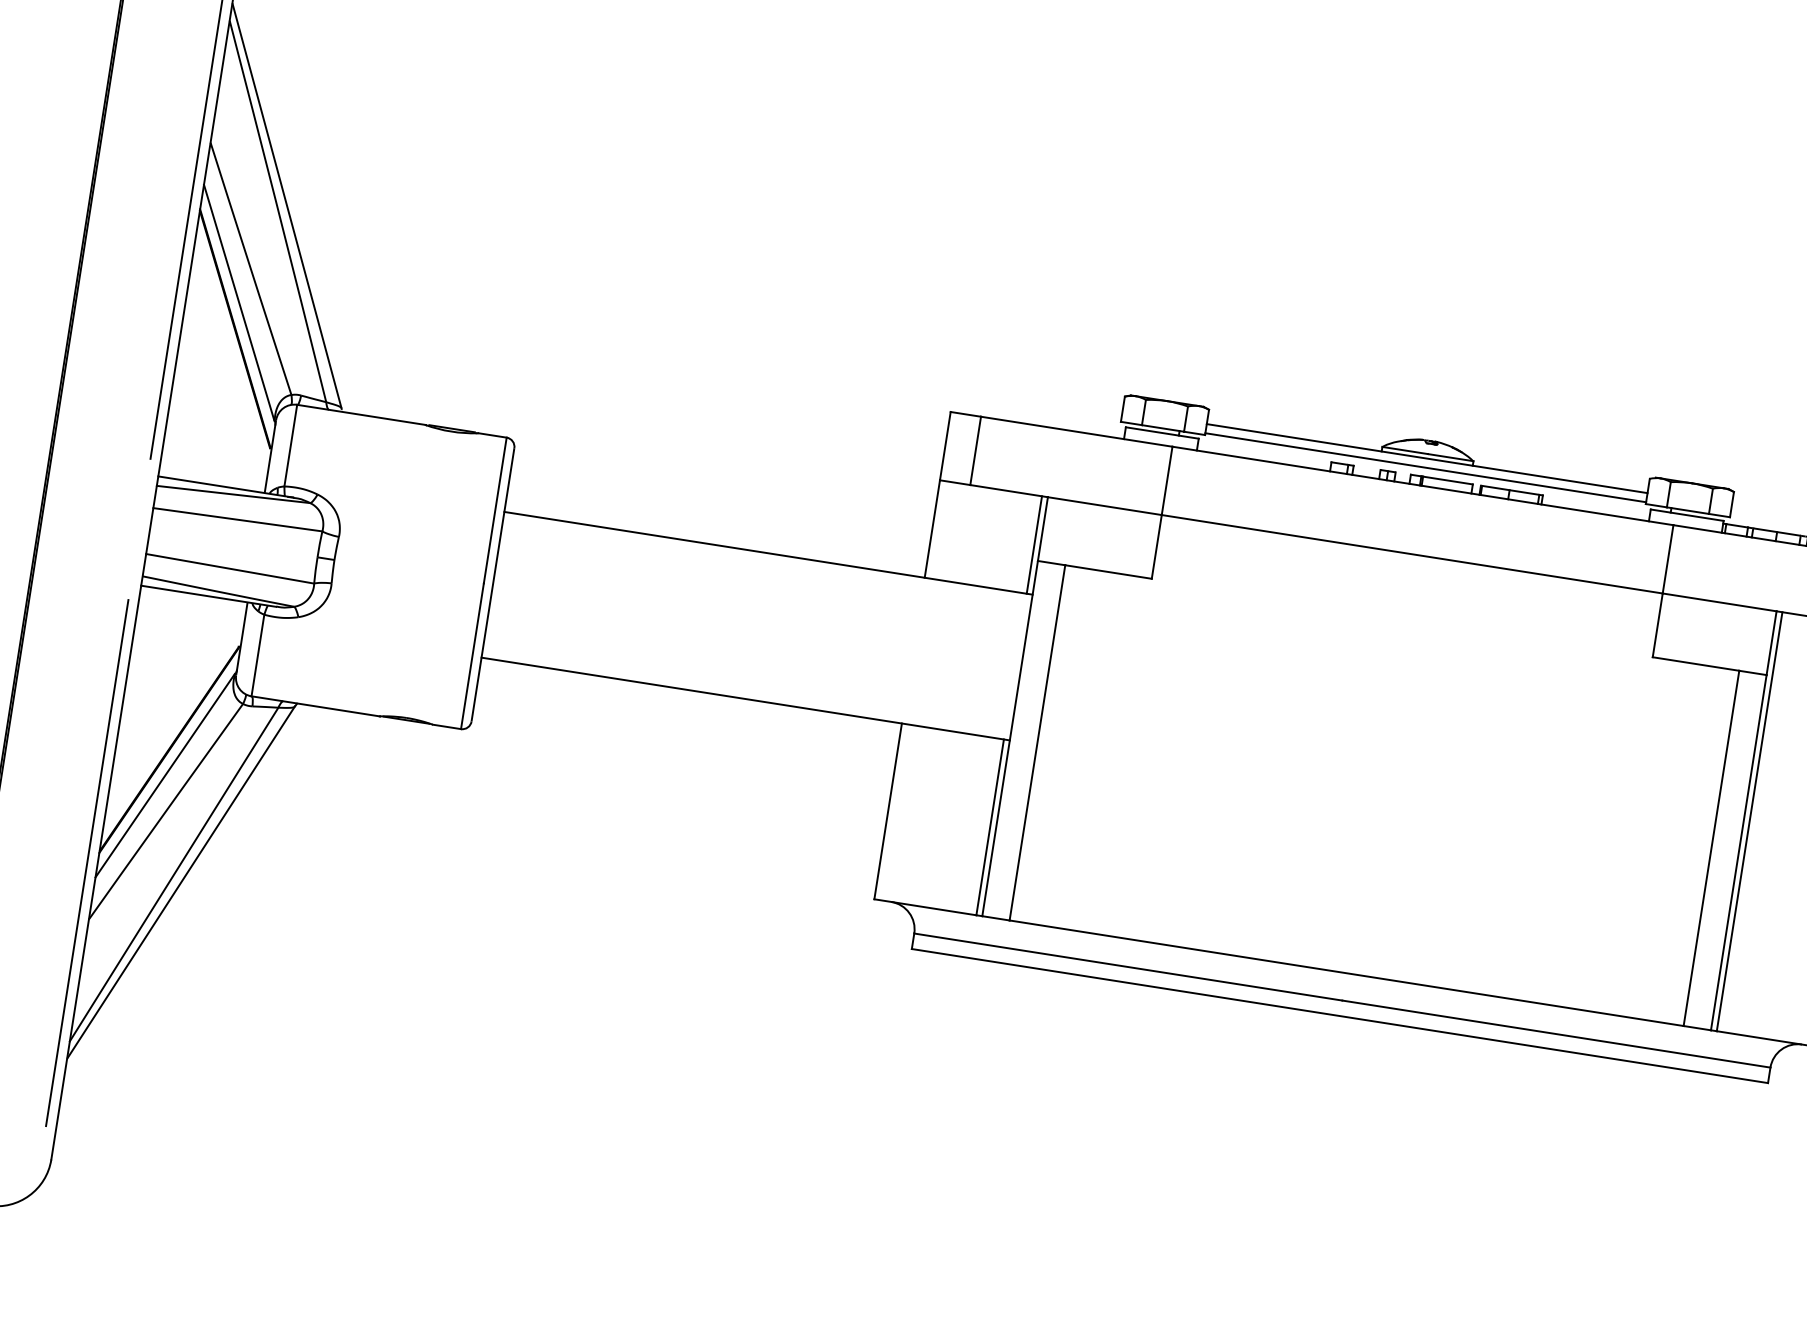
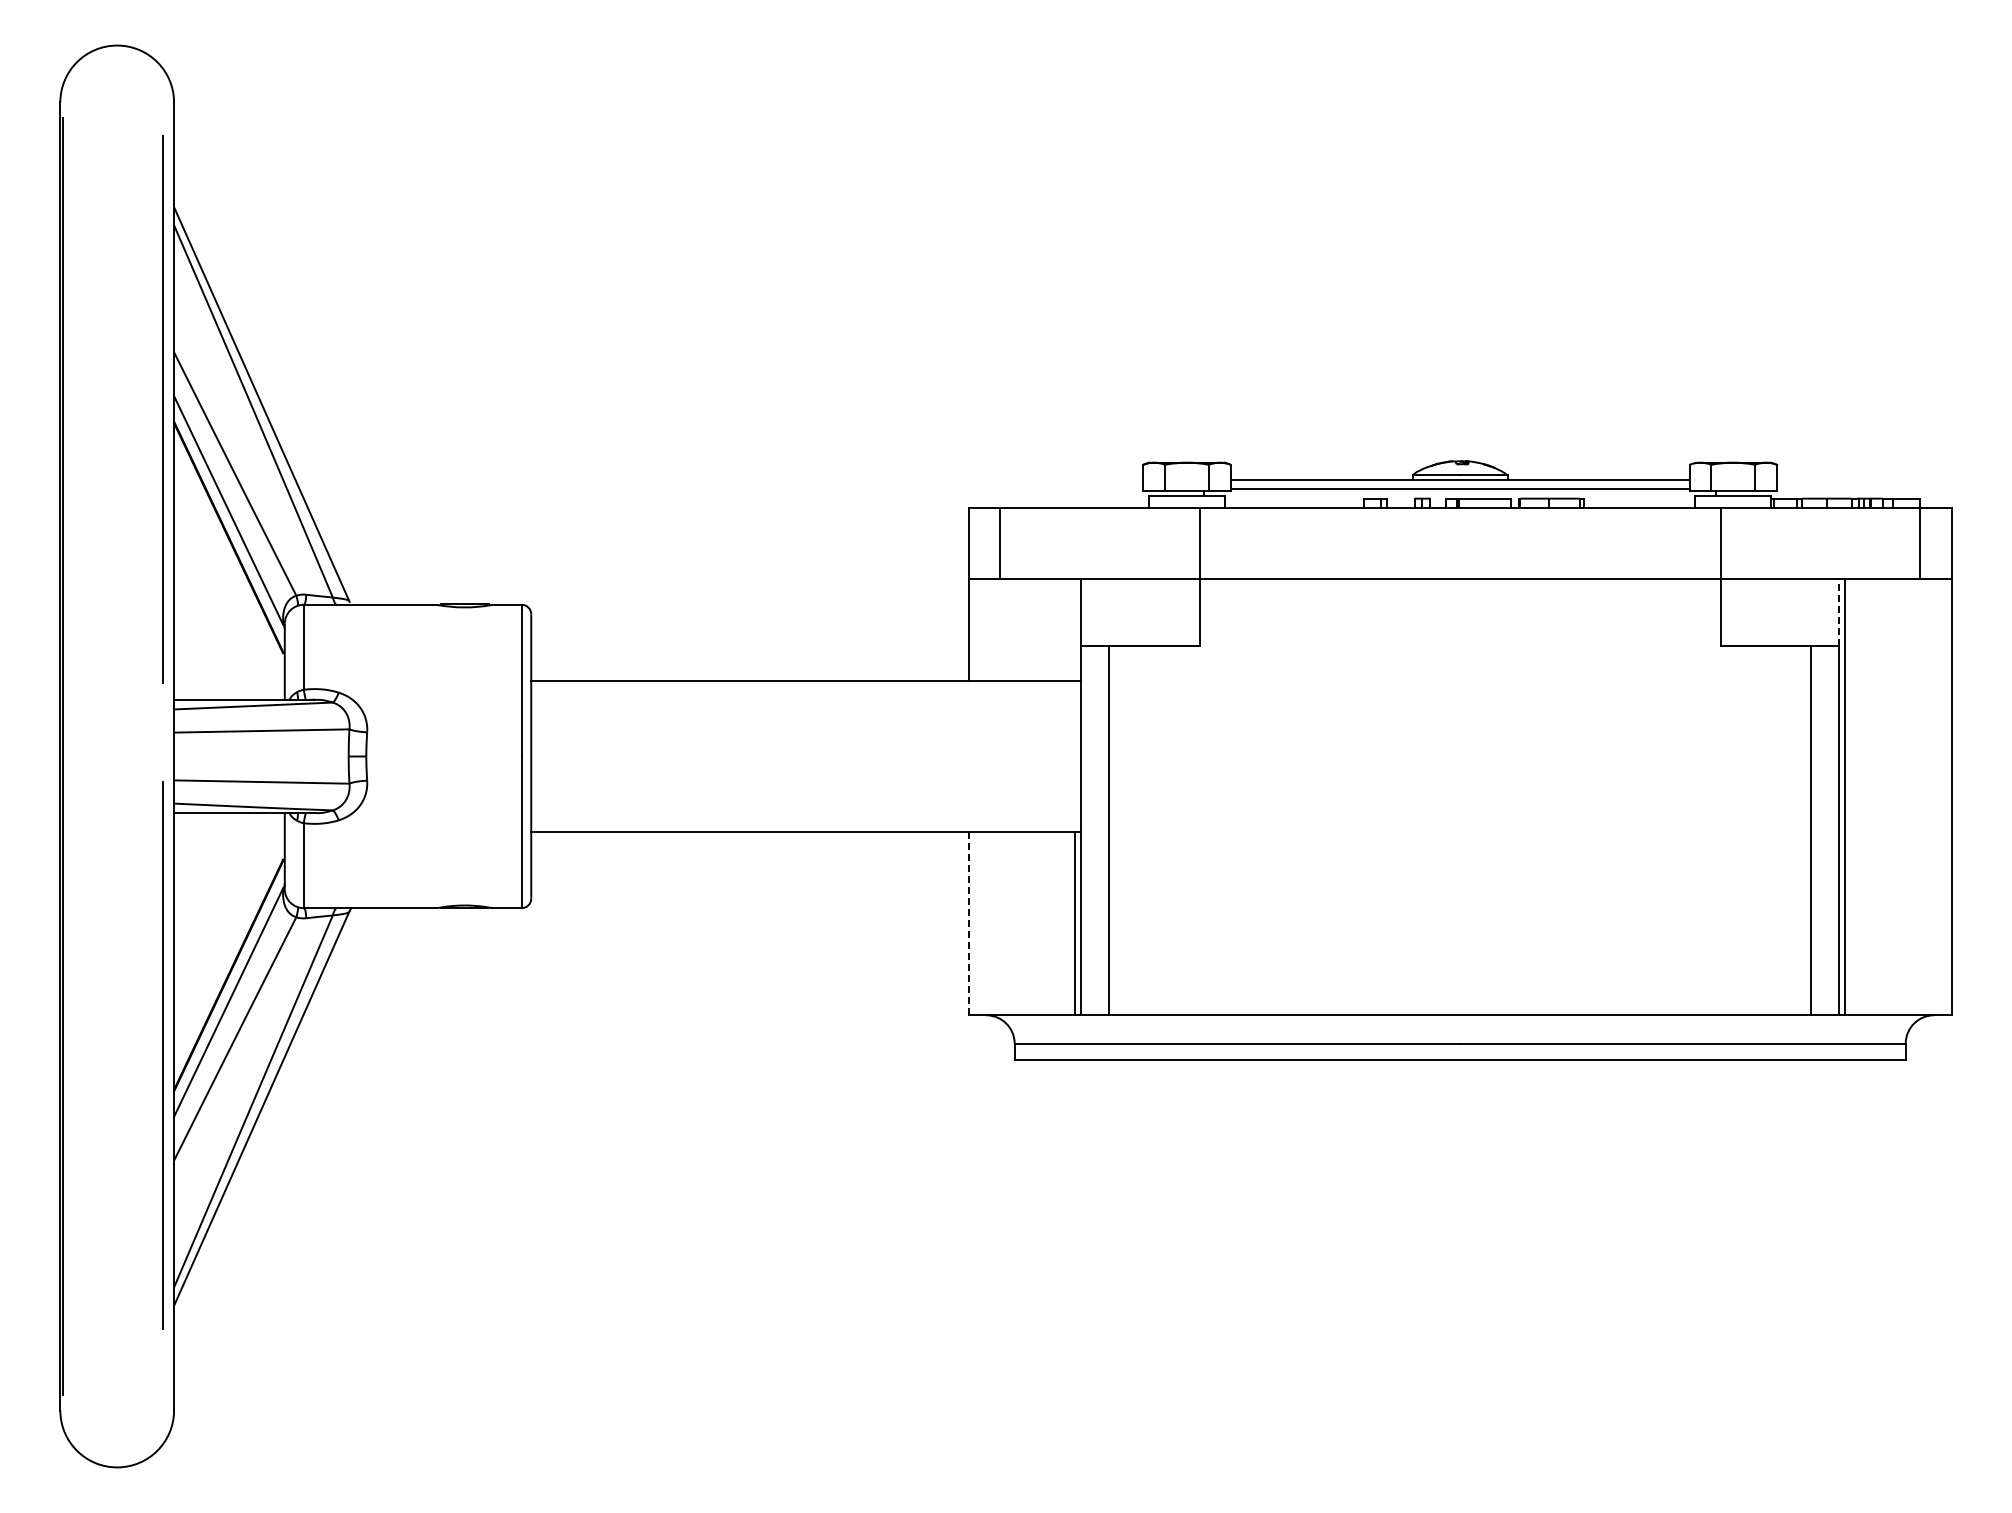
line: (1034, 544) -> (1074, 629), removed
line: (1771, 642) -> (1839, 611), solid -> dashed
line: (887, 812) -> (968, 924), solid -> dashed
line: (86, 862) -> (162, 1055), moved

